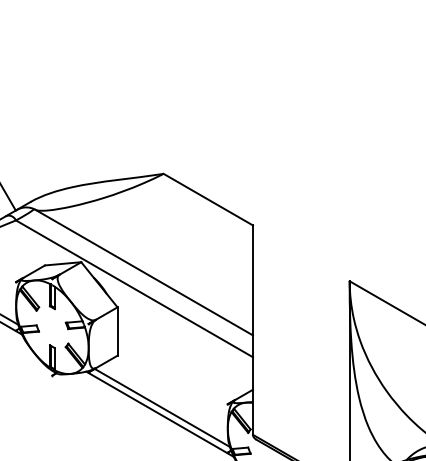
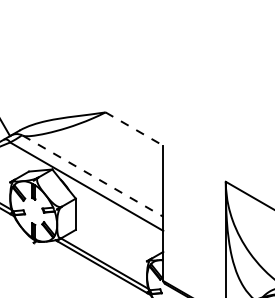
line: (208, 200) -> (134, 129), solid -> dashed
line: (144, 273) -> (93, 176), solid -> dashed

